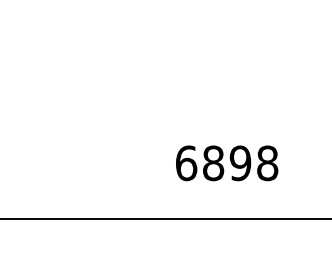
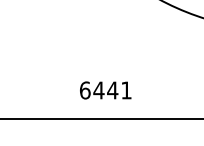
text: (240, 163) -> (112, 90), 6898 -> 6441

